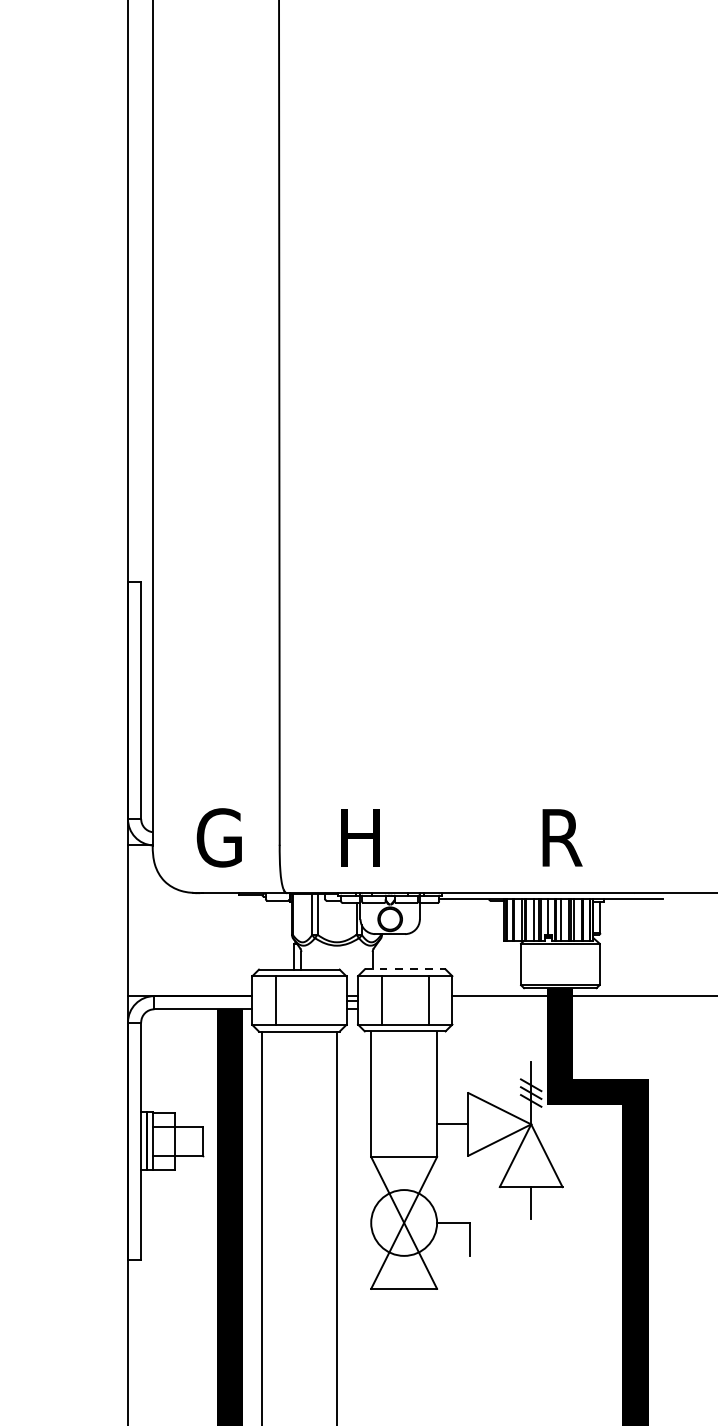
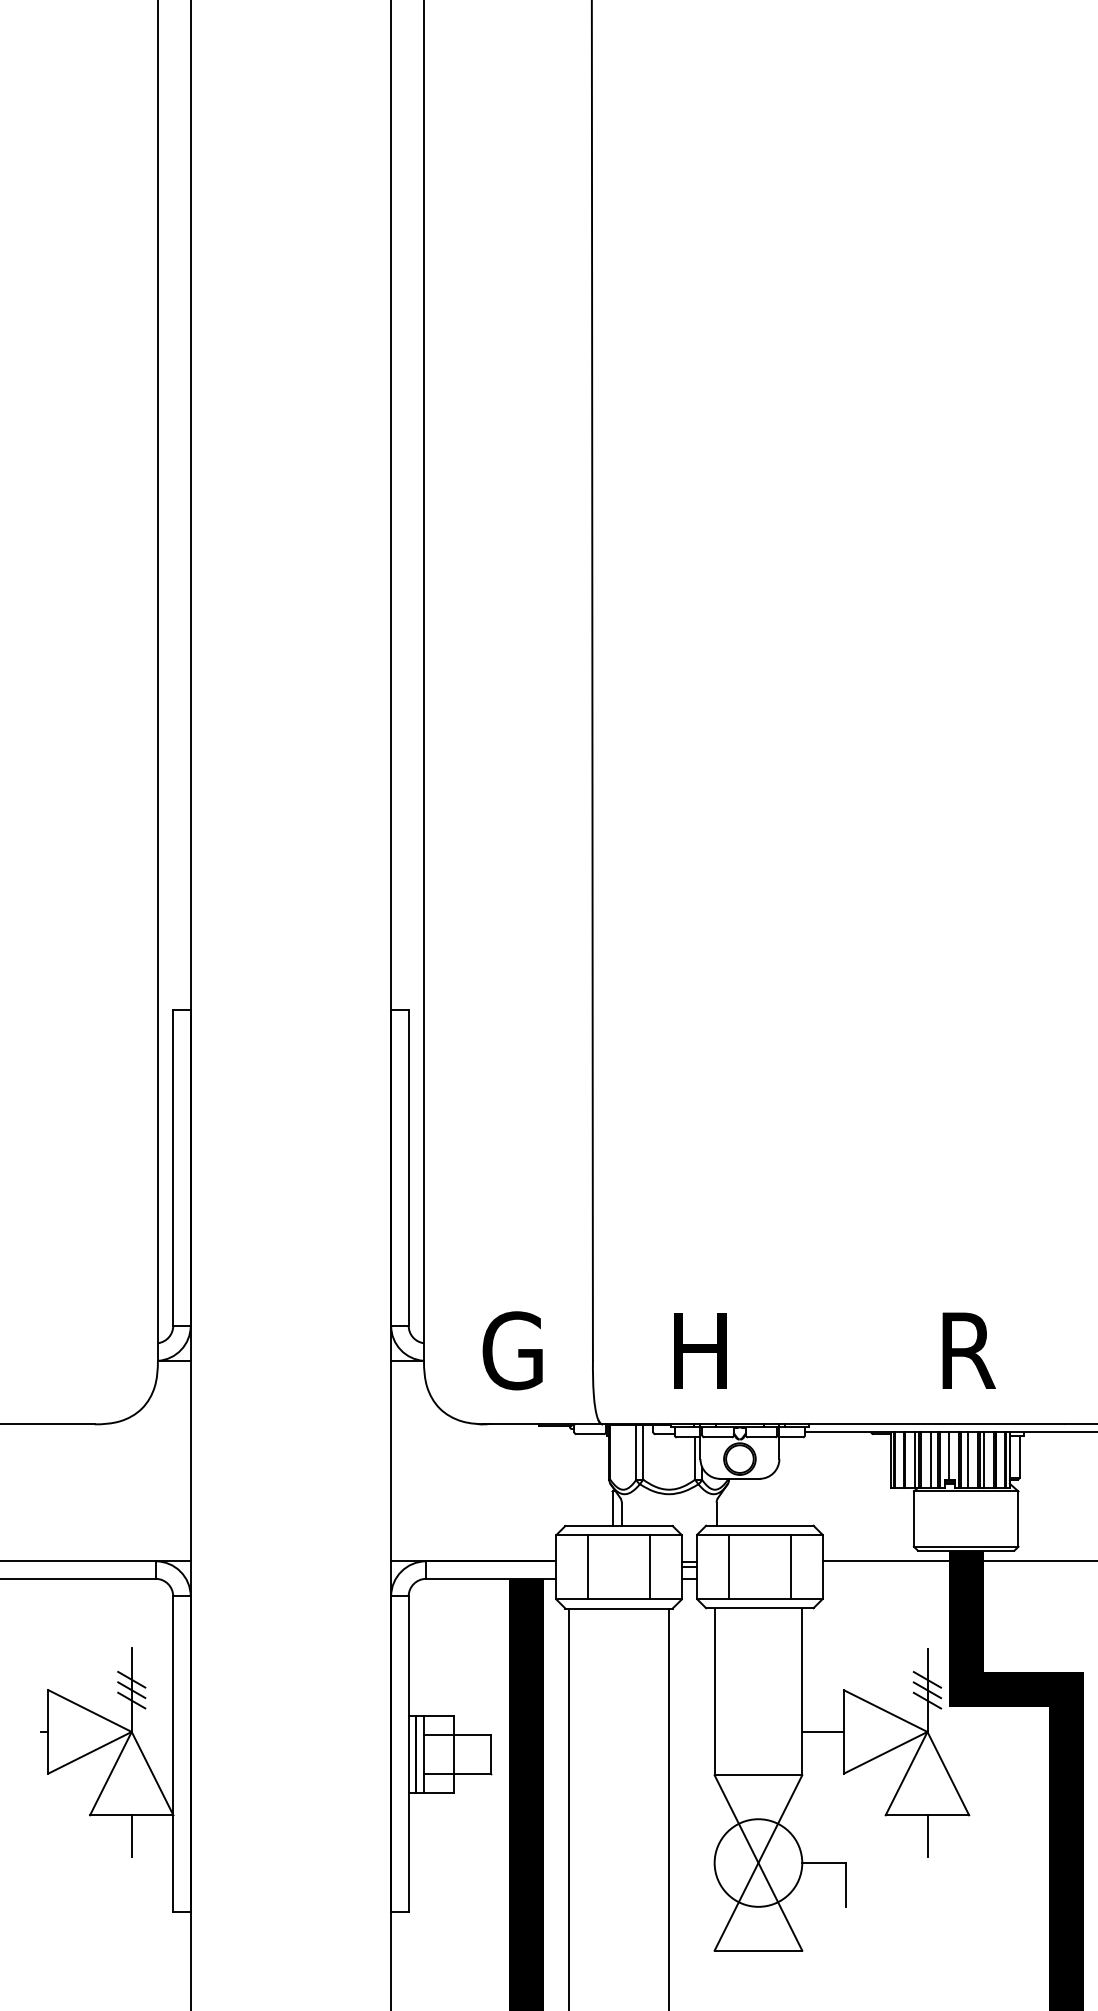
line: (404, 969) -> (759, 1525), dashed -> solid
line: (322, 1000) -> (650, 1567), added

